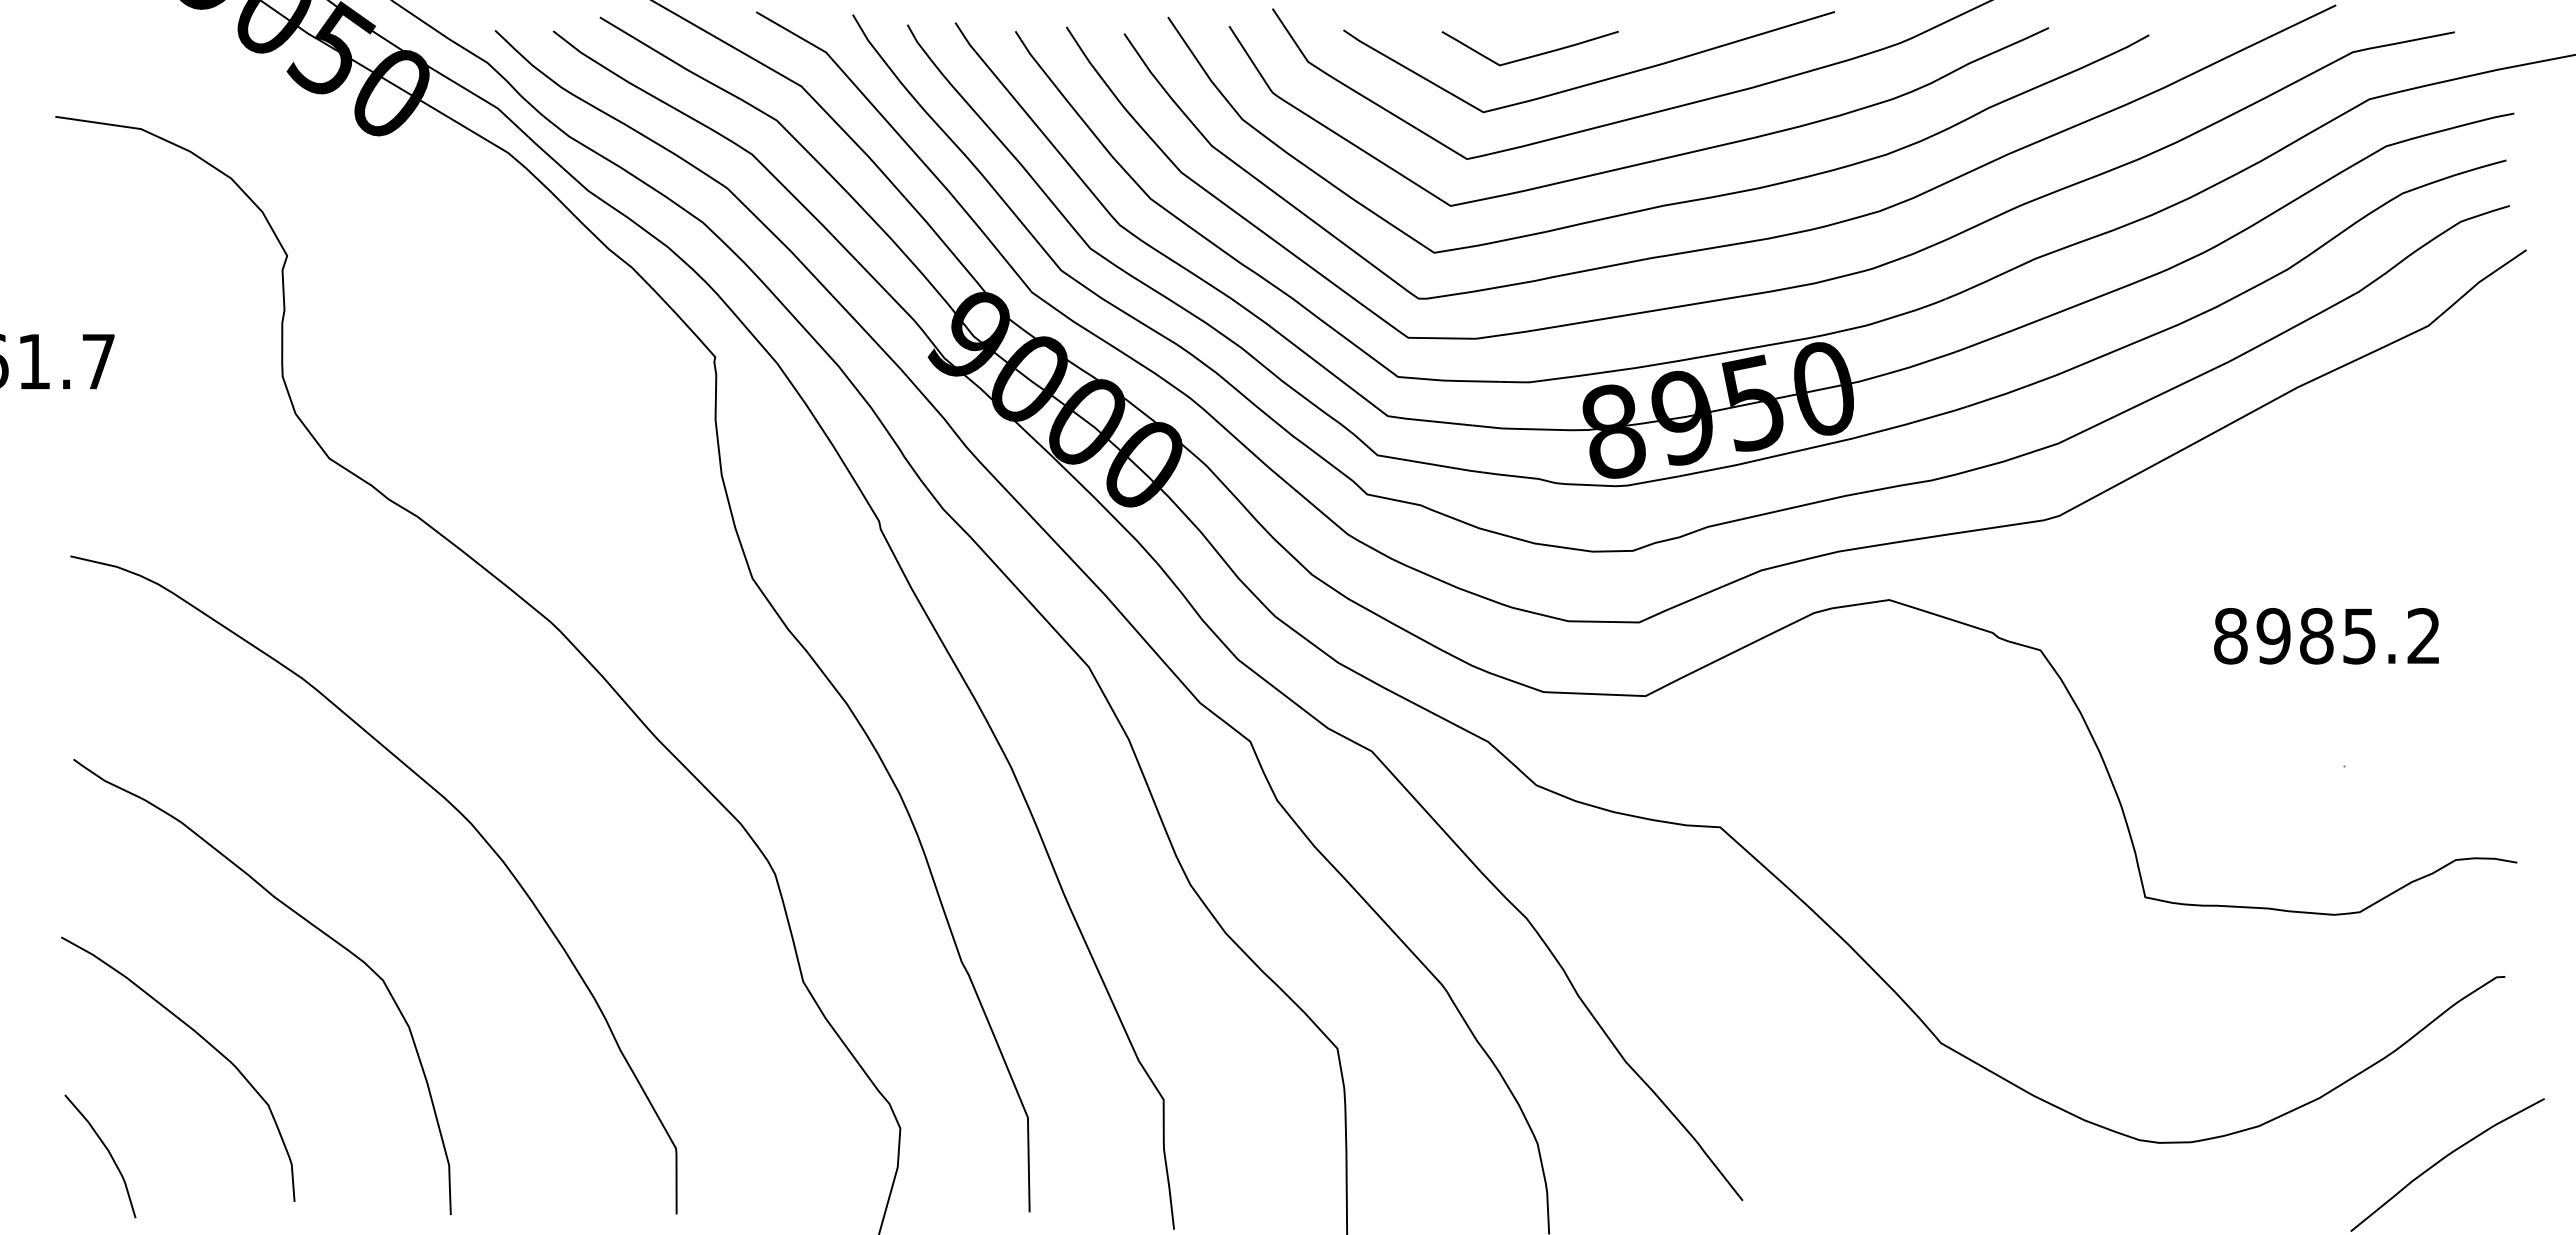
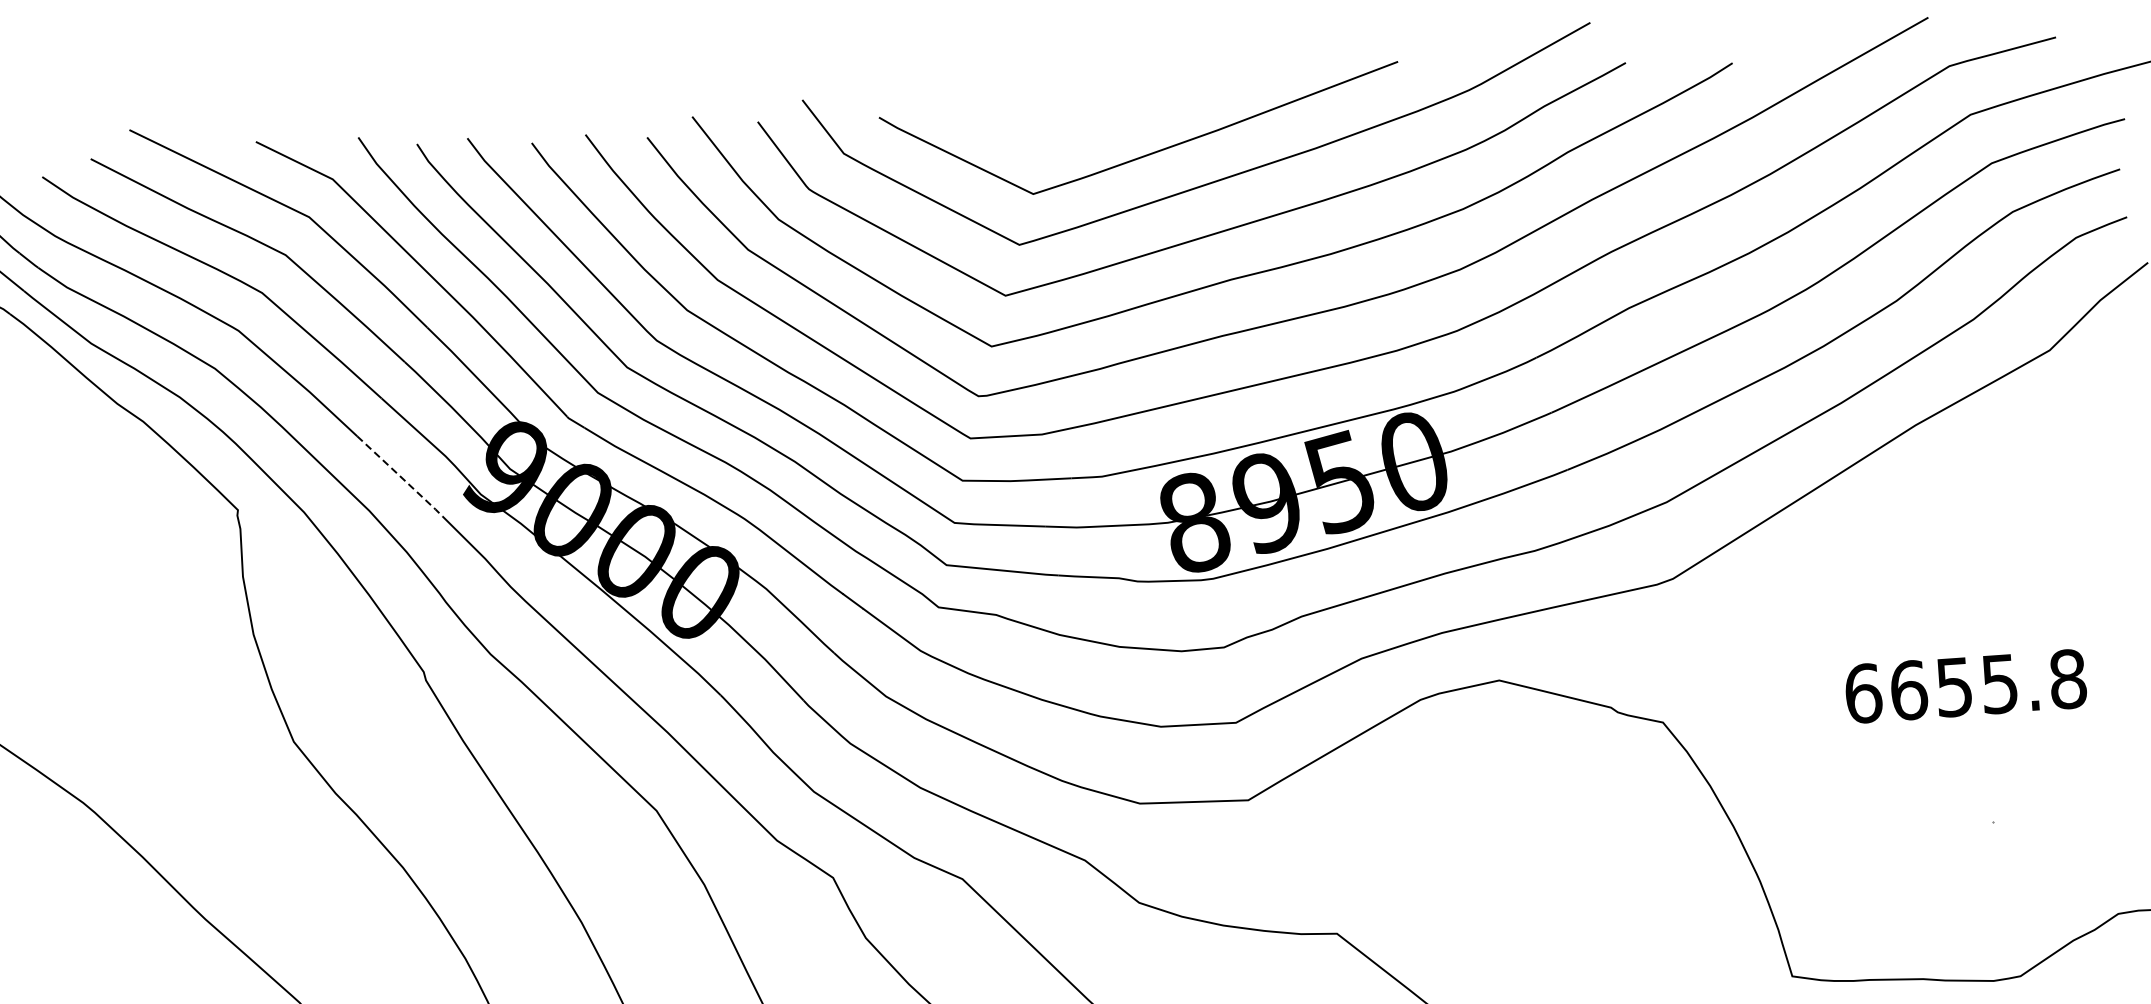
curve: (1532, 55) -> (1081, 130), removed
line: (870, 336) -> (400, 476), solid -> dashed
text: (2327, 636) -> (1965, 686), 8985.2 -> 6655.8

